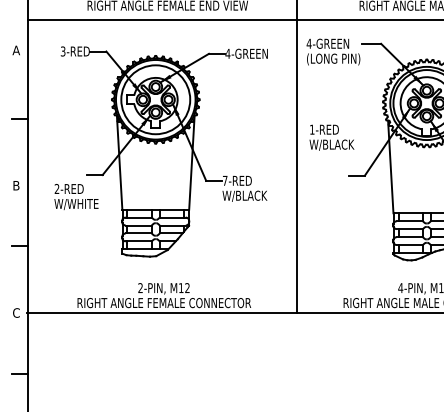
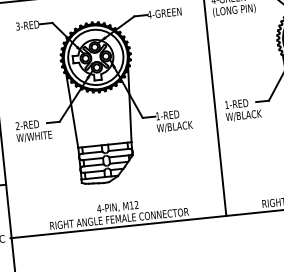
text: (331, 137) -> (242, 109), moved
text: (225, 180) -> (158, 116), 7-RED -> 1-RED
text: (76, 196) -> (33, 130), moved
text: (140, 287) -> (99, 208), 2-PIN, -> 4-PIN,

